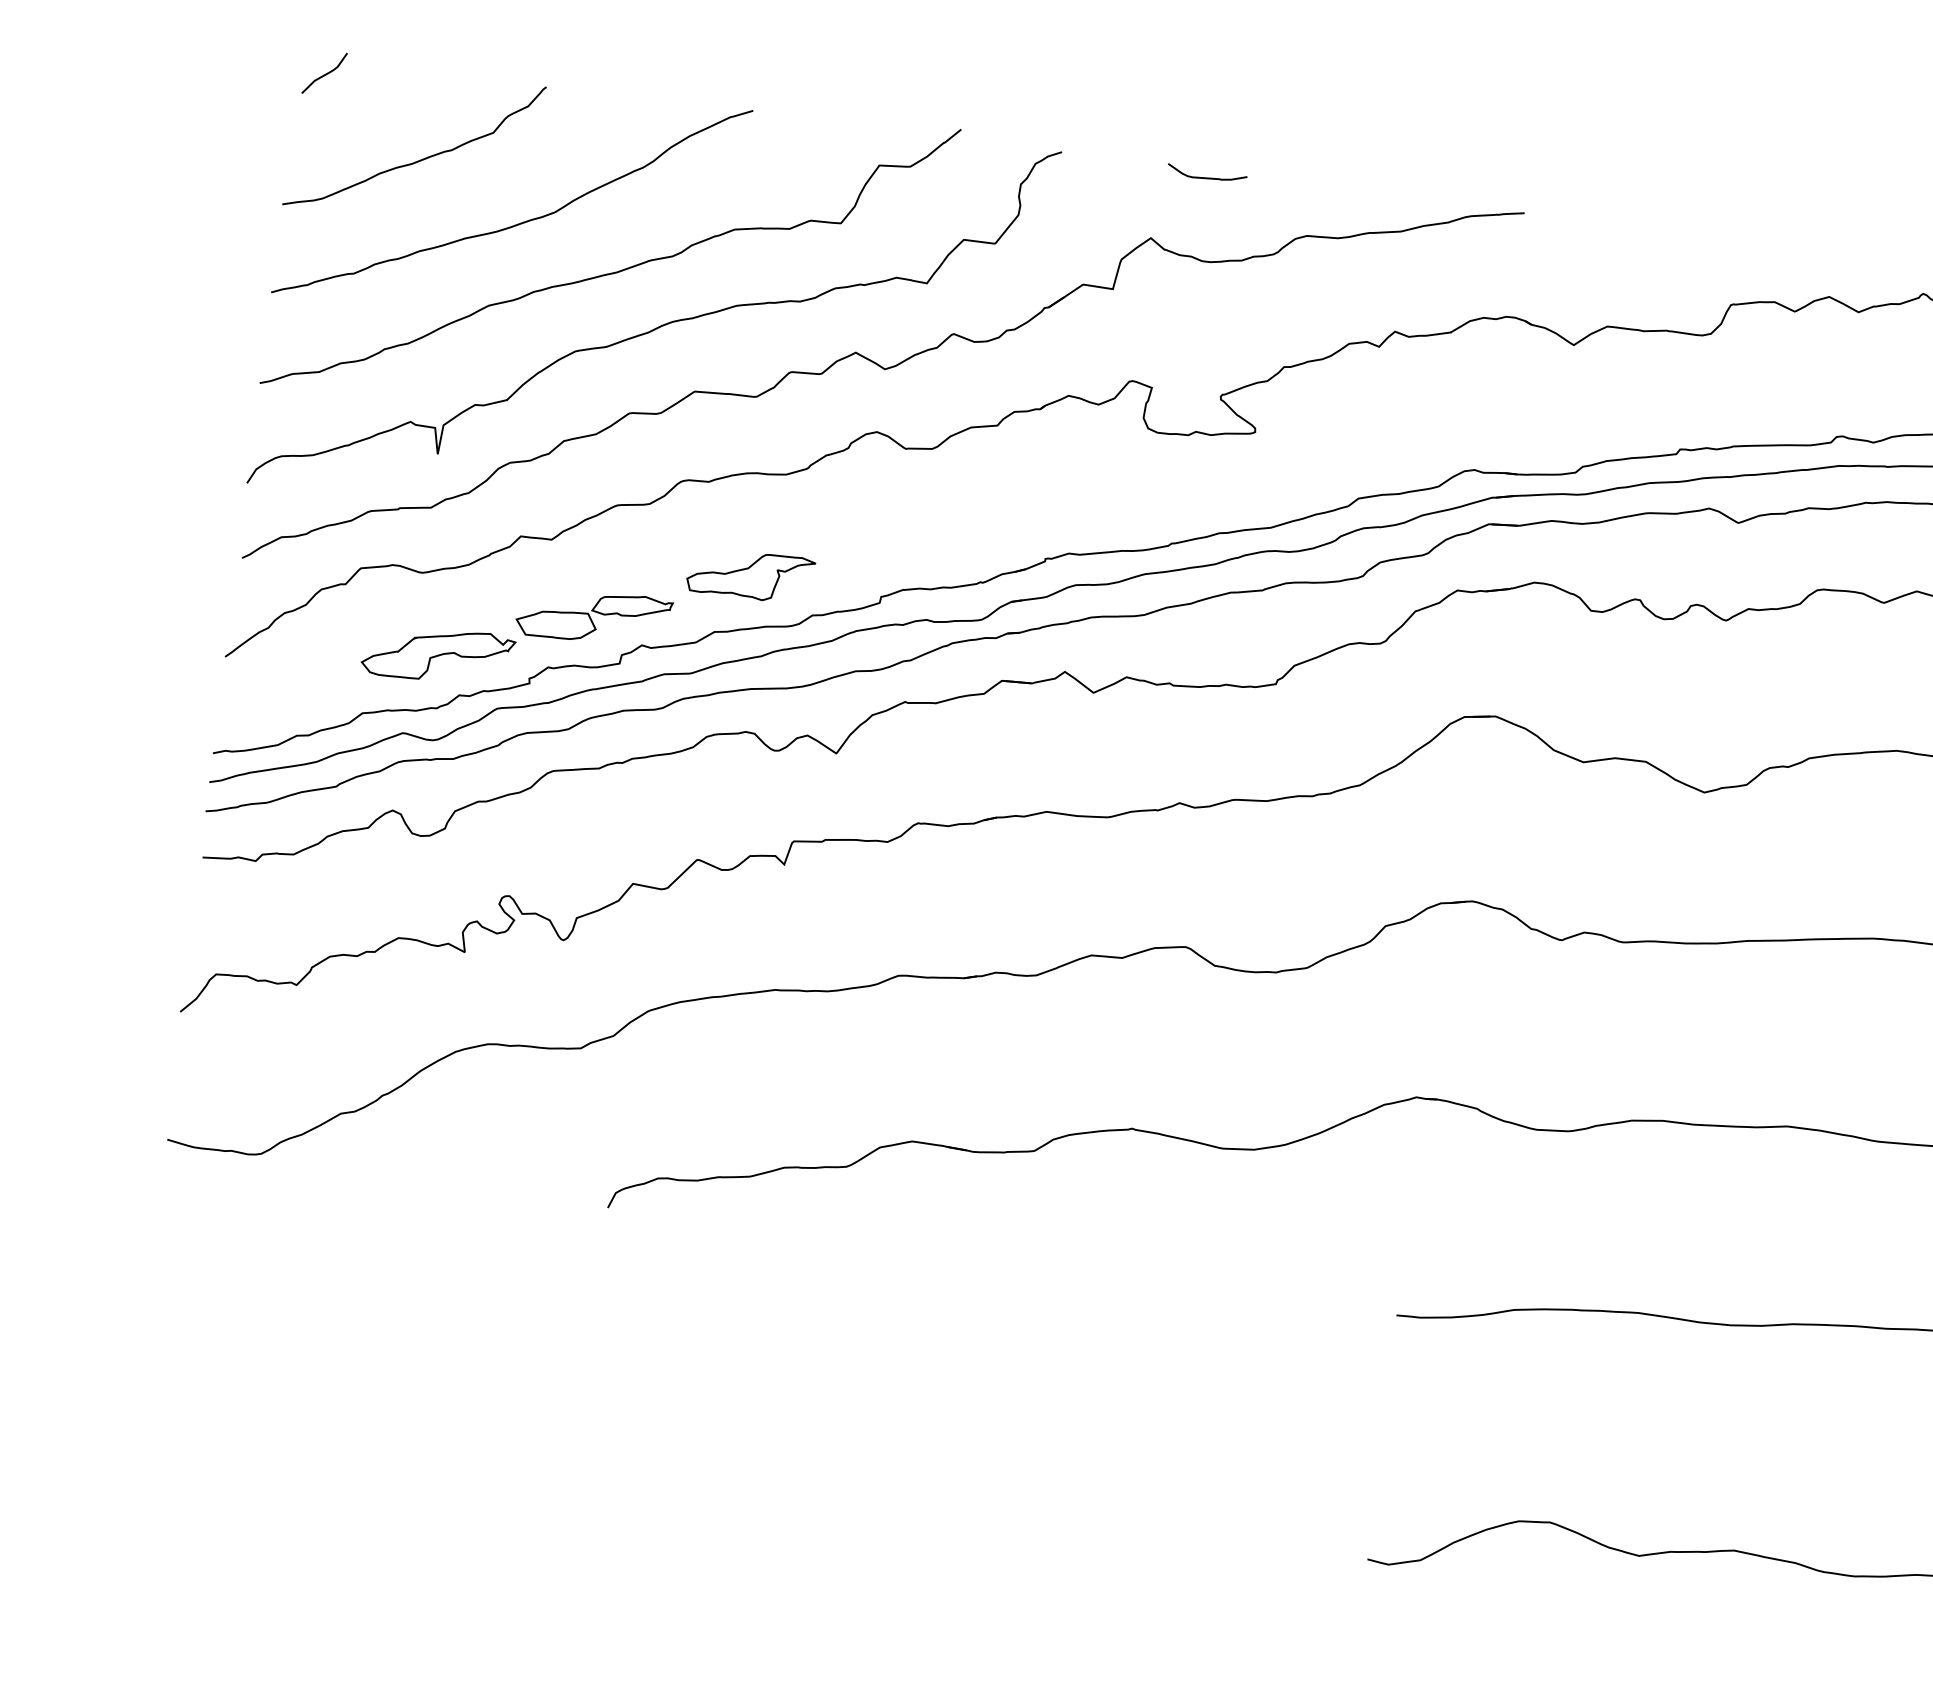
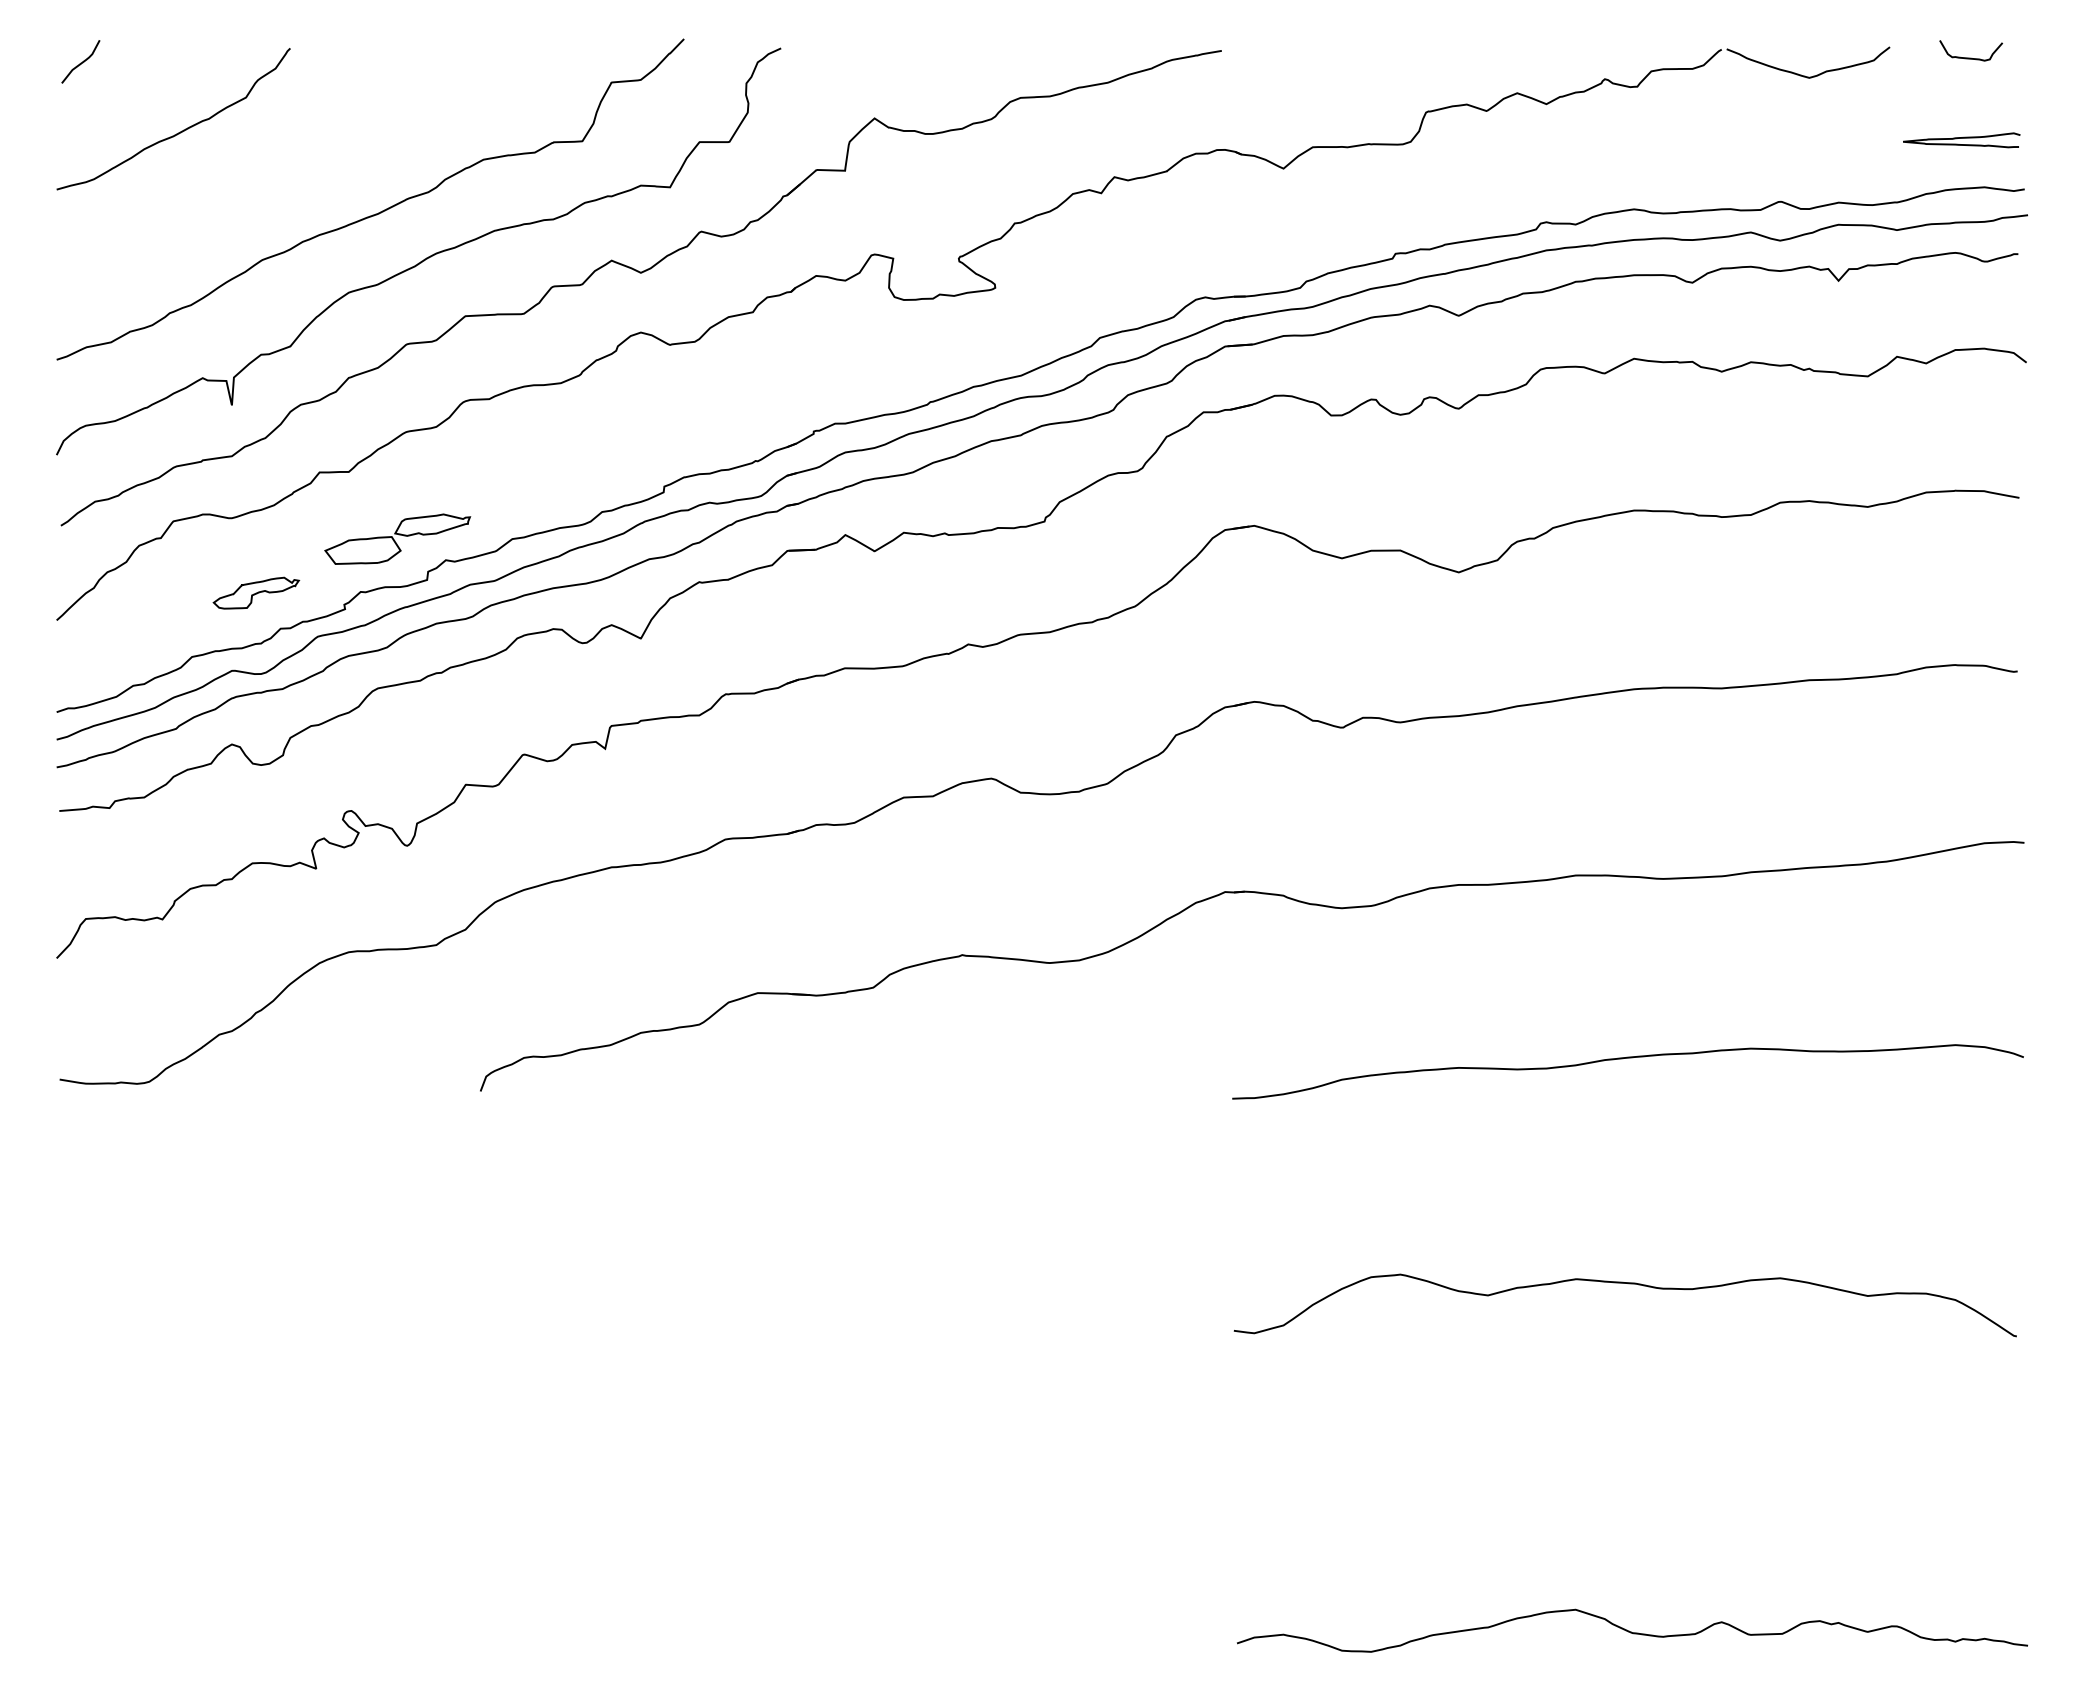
curve: (1206, 176) -> (919, 54), removed
curve: (519, 222) -> (281, 178), removed
part: (750, 575) -> (539, 481), removed
part: (438, 654) -> (256, 592), size x0.6

